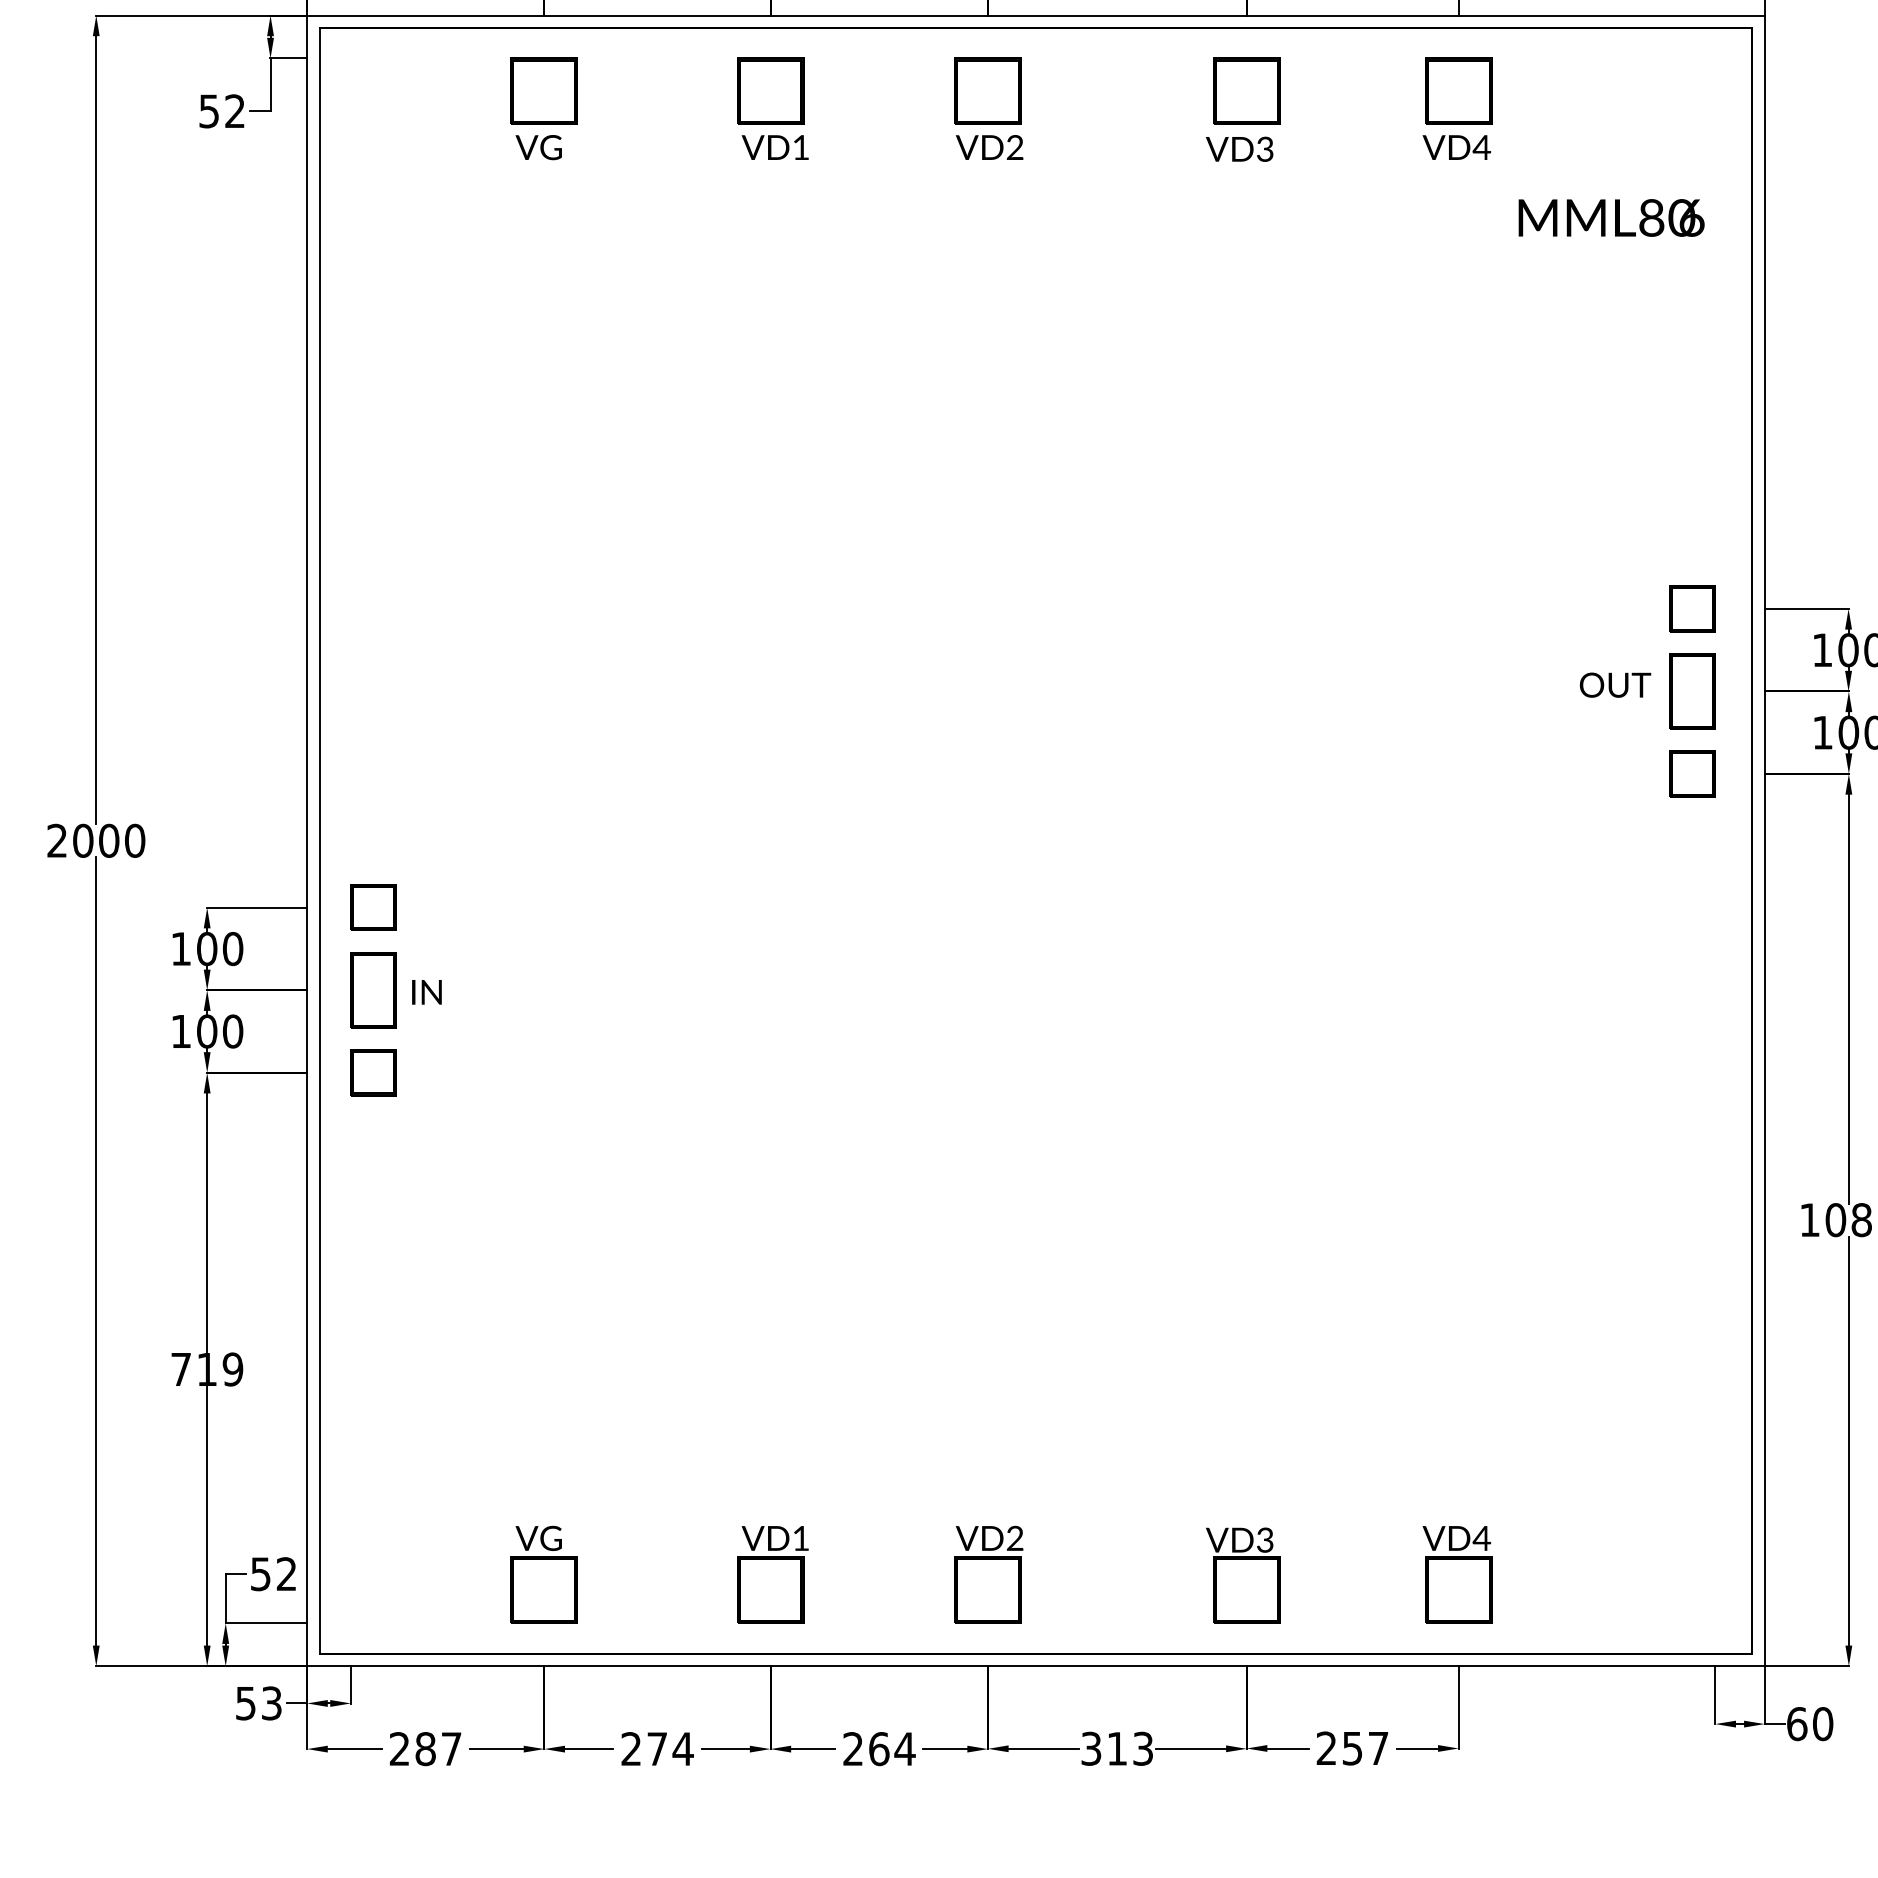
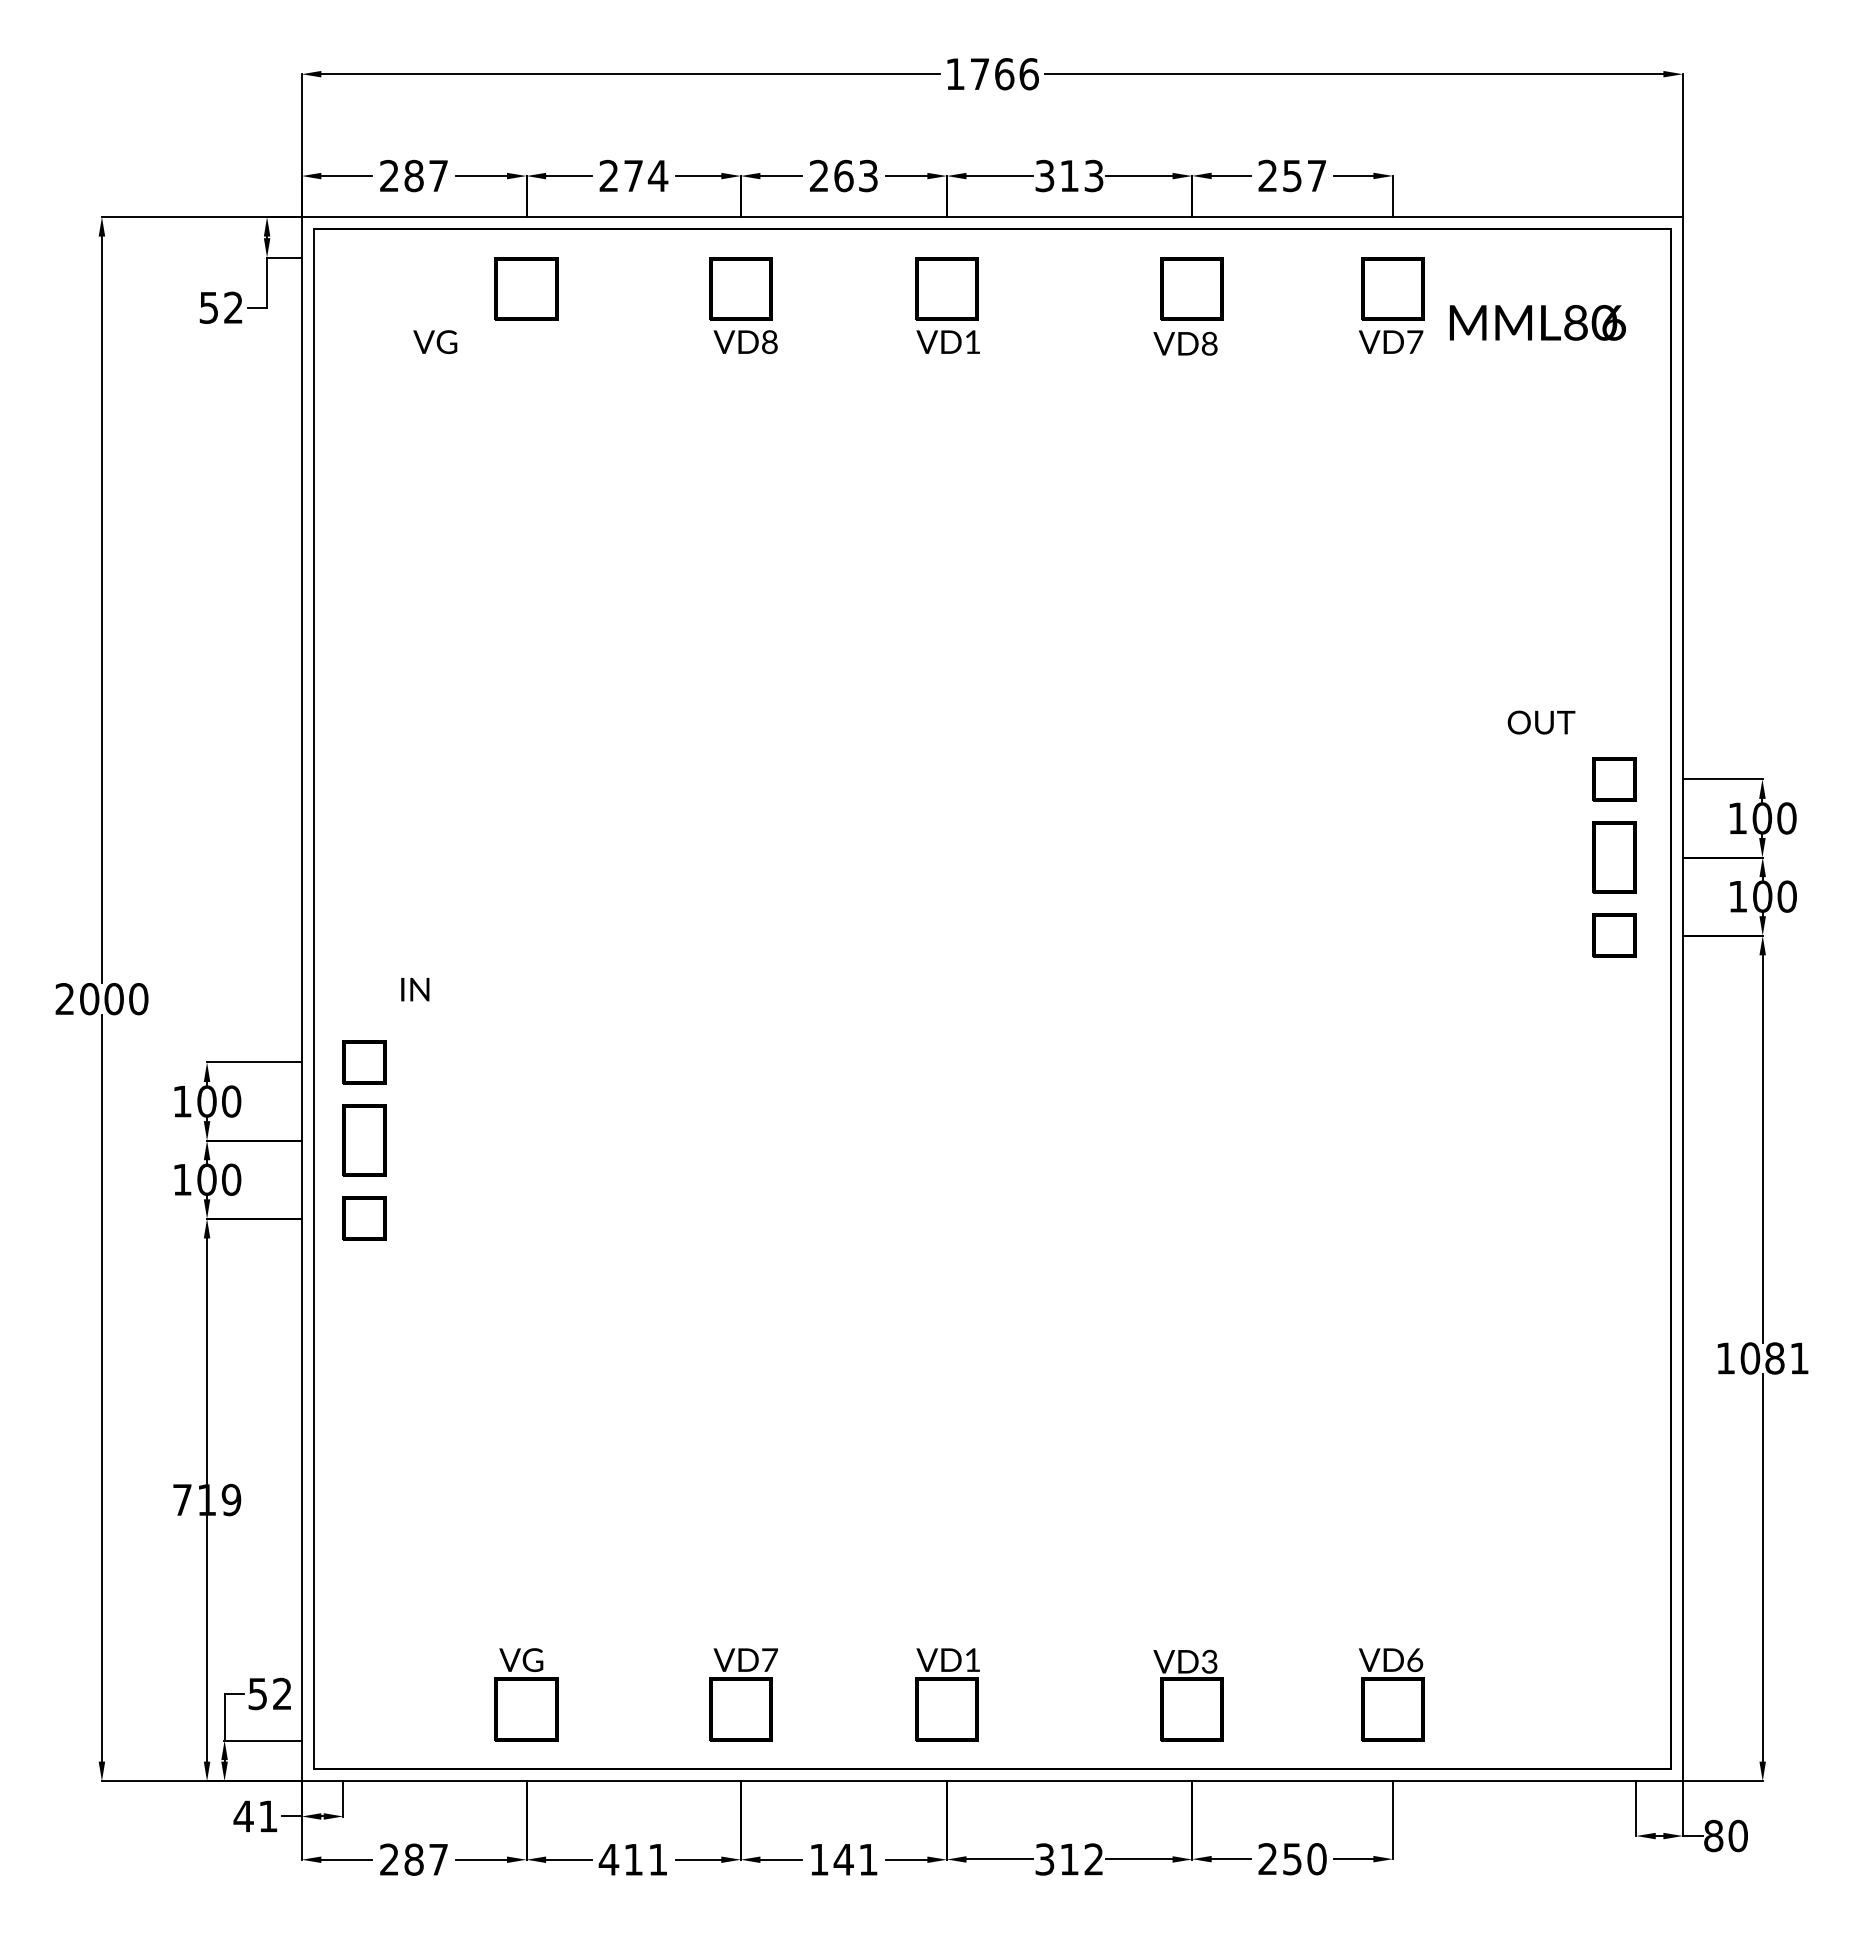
text: (1014, 146) -> (972, 341), VD2 -> VD1
text: (1481, 146) -> (1414, 341), VD4 -> VD7
text: (539, 147) -> (435, 342), moved
text: (800, 147) -> (769, 342), VD1 -> VD8
text: (1265, 149) -> (1209, 343), VD3 -> VD8
text: (1611, 217) -> (1537, 322), moved
text: (1615, 685) -> (1541, 722), moved
text: (427, 992) -> (415, 989), moved
text: (801, 1537) -> (770, 1659), VD1 -> VD7
text: (1014, 1537) -> (972, 1659), VD2 -> VD1
text: (1481, 1538) -> (1414, 1660), VD4 -> VD6
text: (258, 1703) -> (255, 1816), 53 -> 41
text: (1796, 1723) -> (1713, 1835), 60 -> 80
text: (657, 1748) -> (633, 1859), 274 -> 411
text: (879, 1748) -> (844, 1859), 264 -> 141
text: (1142, 1748) -> (1093, 1859), 313 -> 312
text: (1377, 1748) -> (1316, 1859), 257 -> 250

